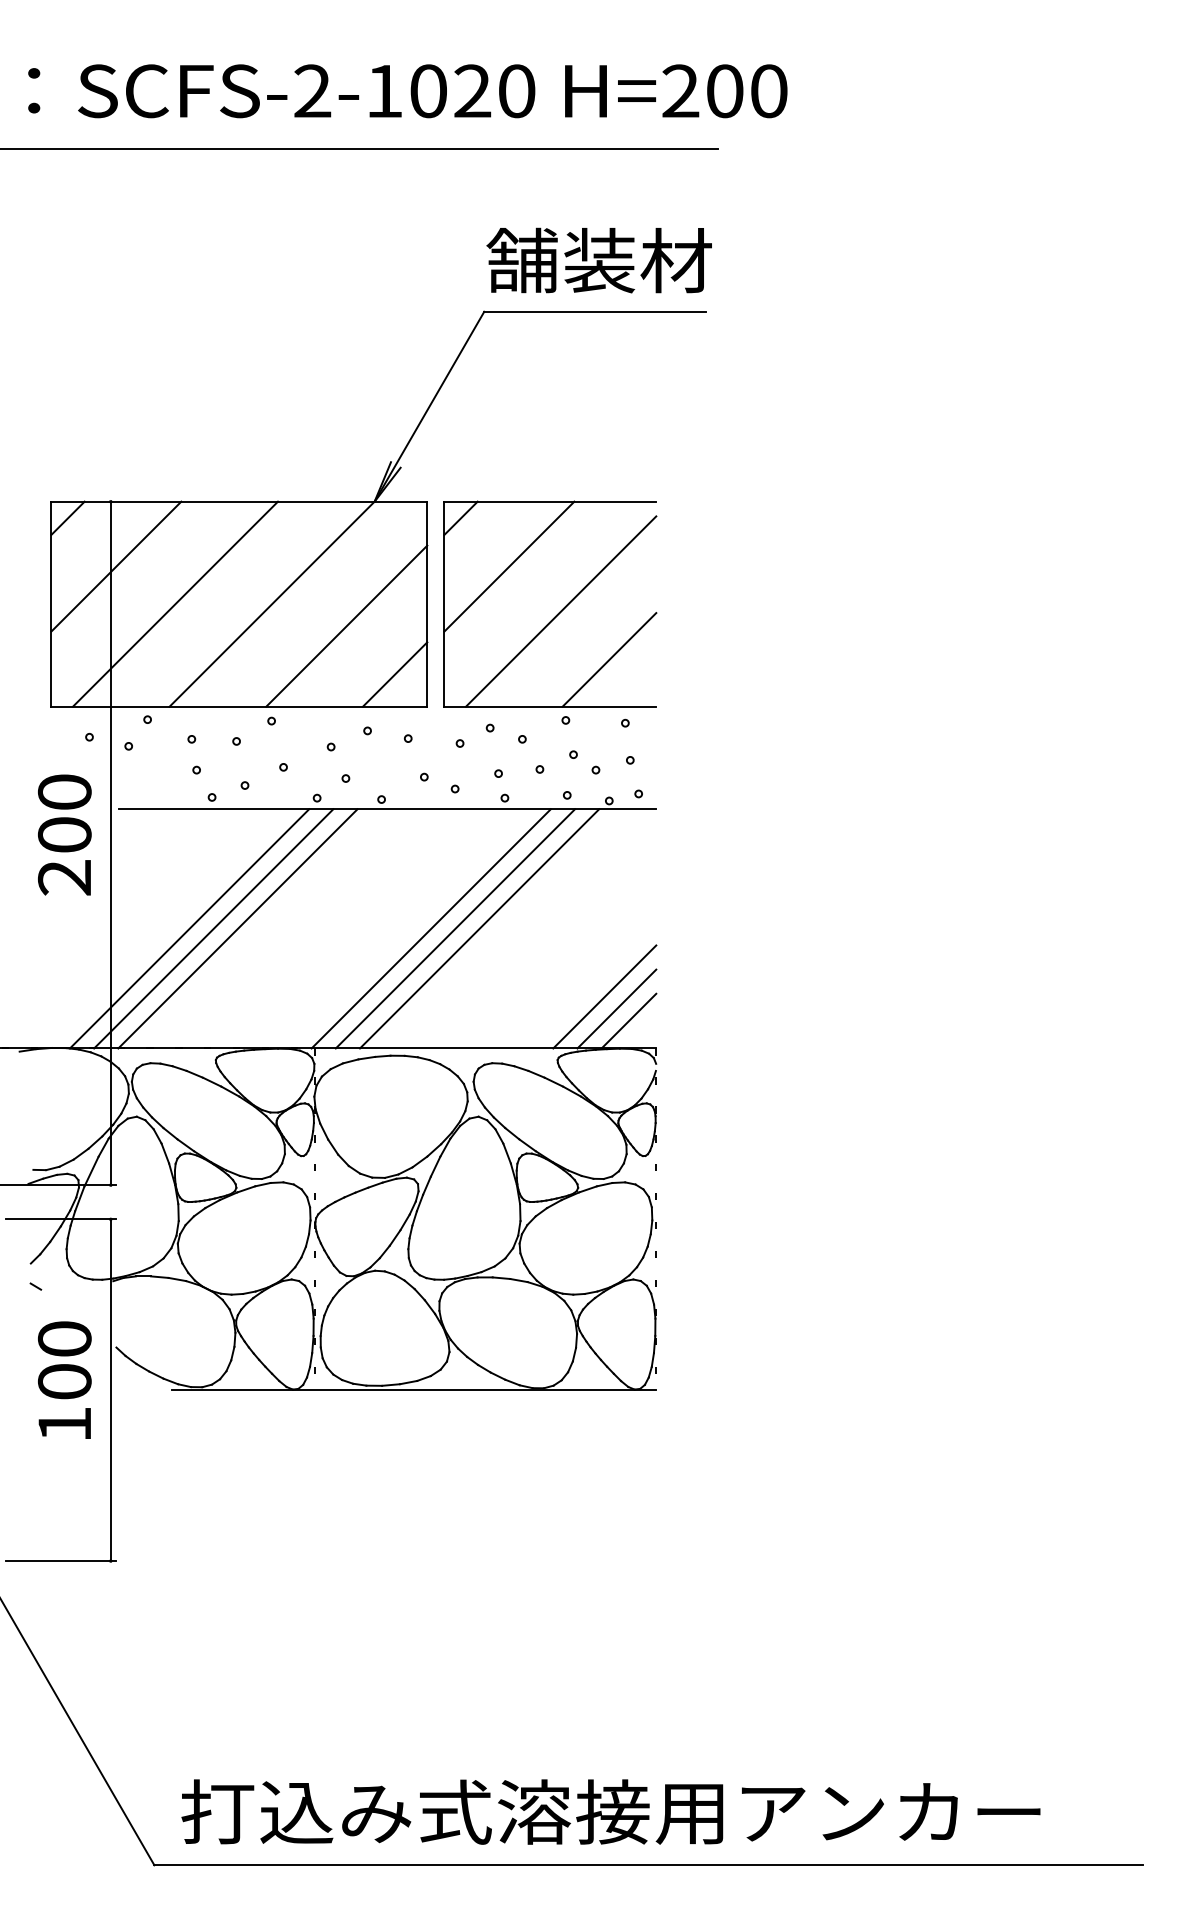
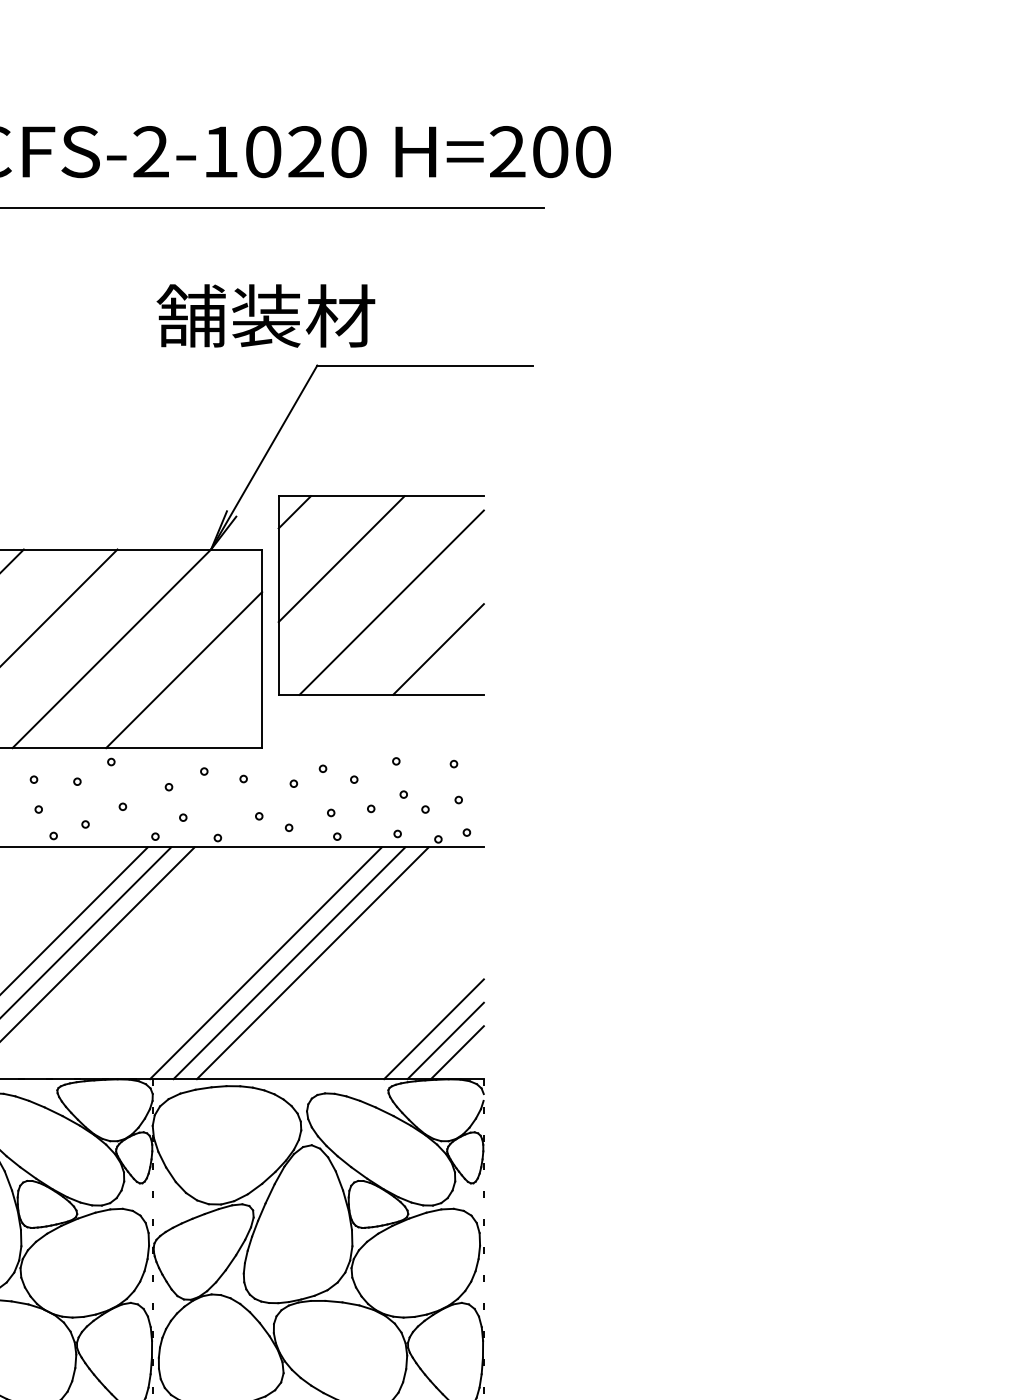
text: (598, 260) -> (265, 315), moved
part: (559, 611) -> (390, 602), moved
line: (394, 674) -> (230, 716), removed

